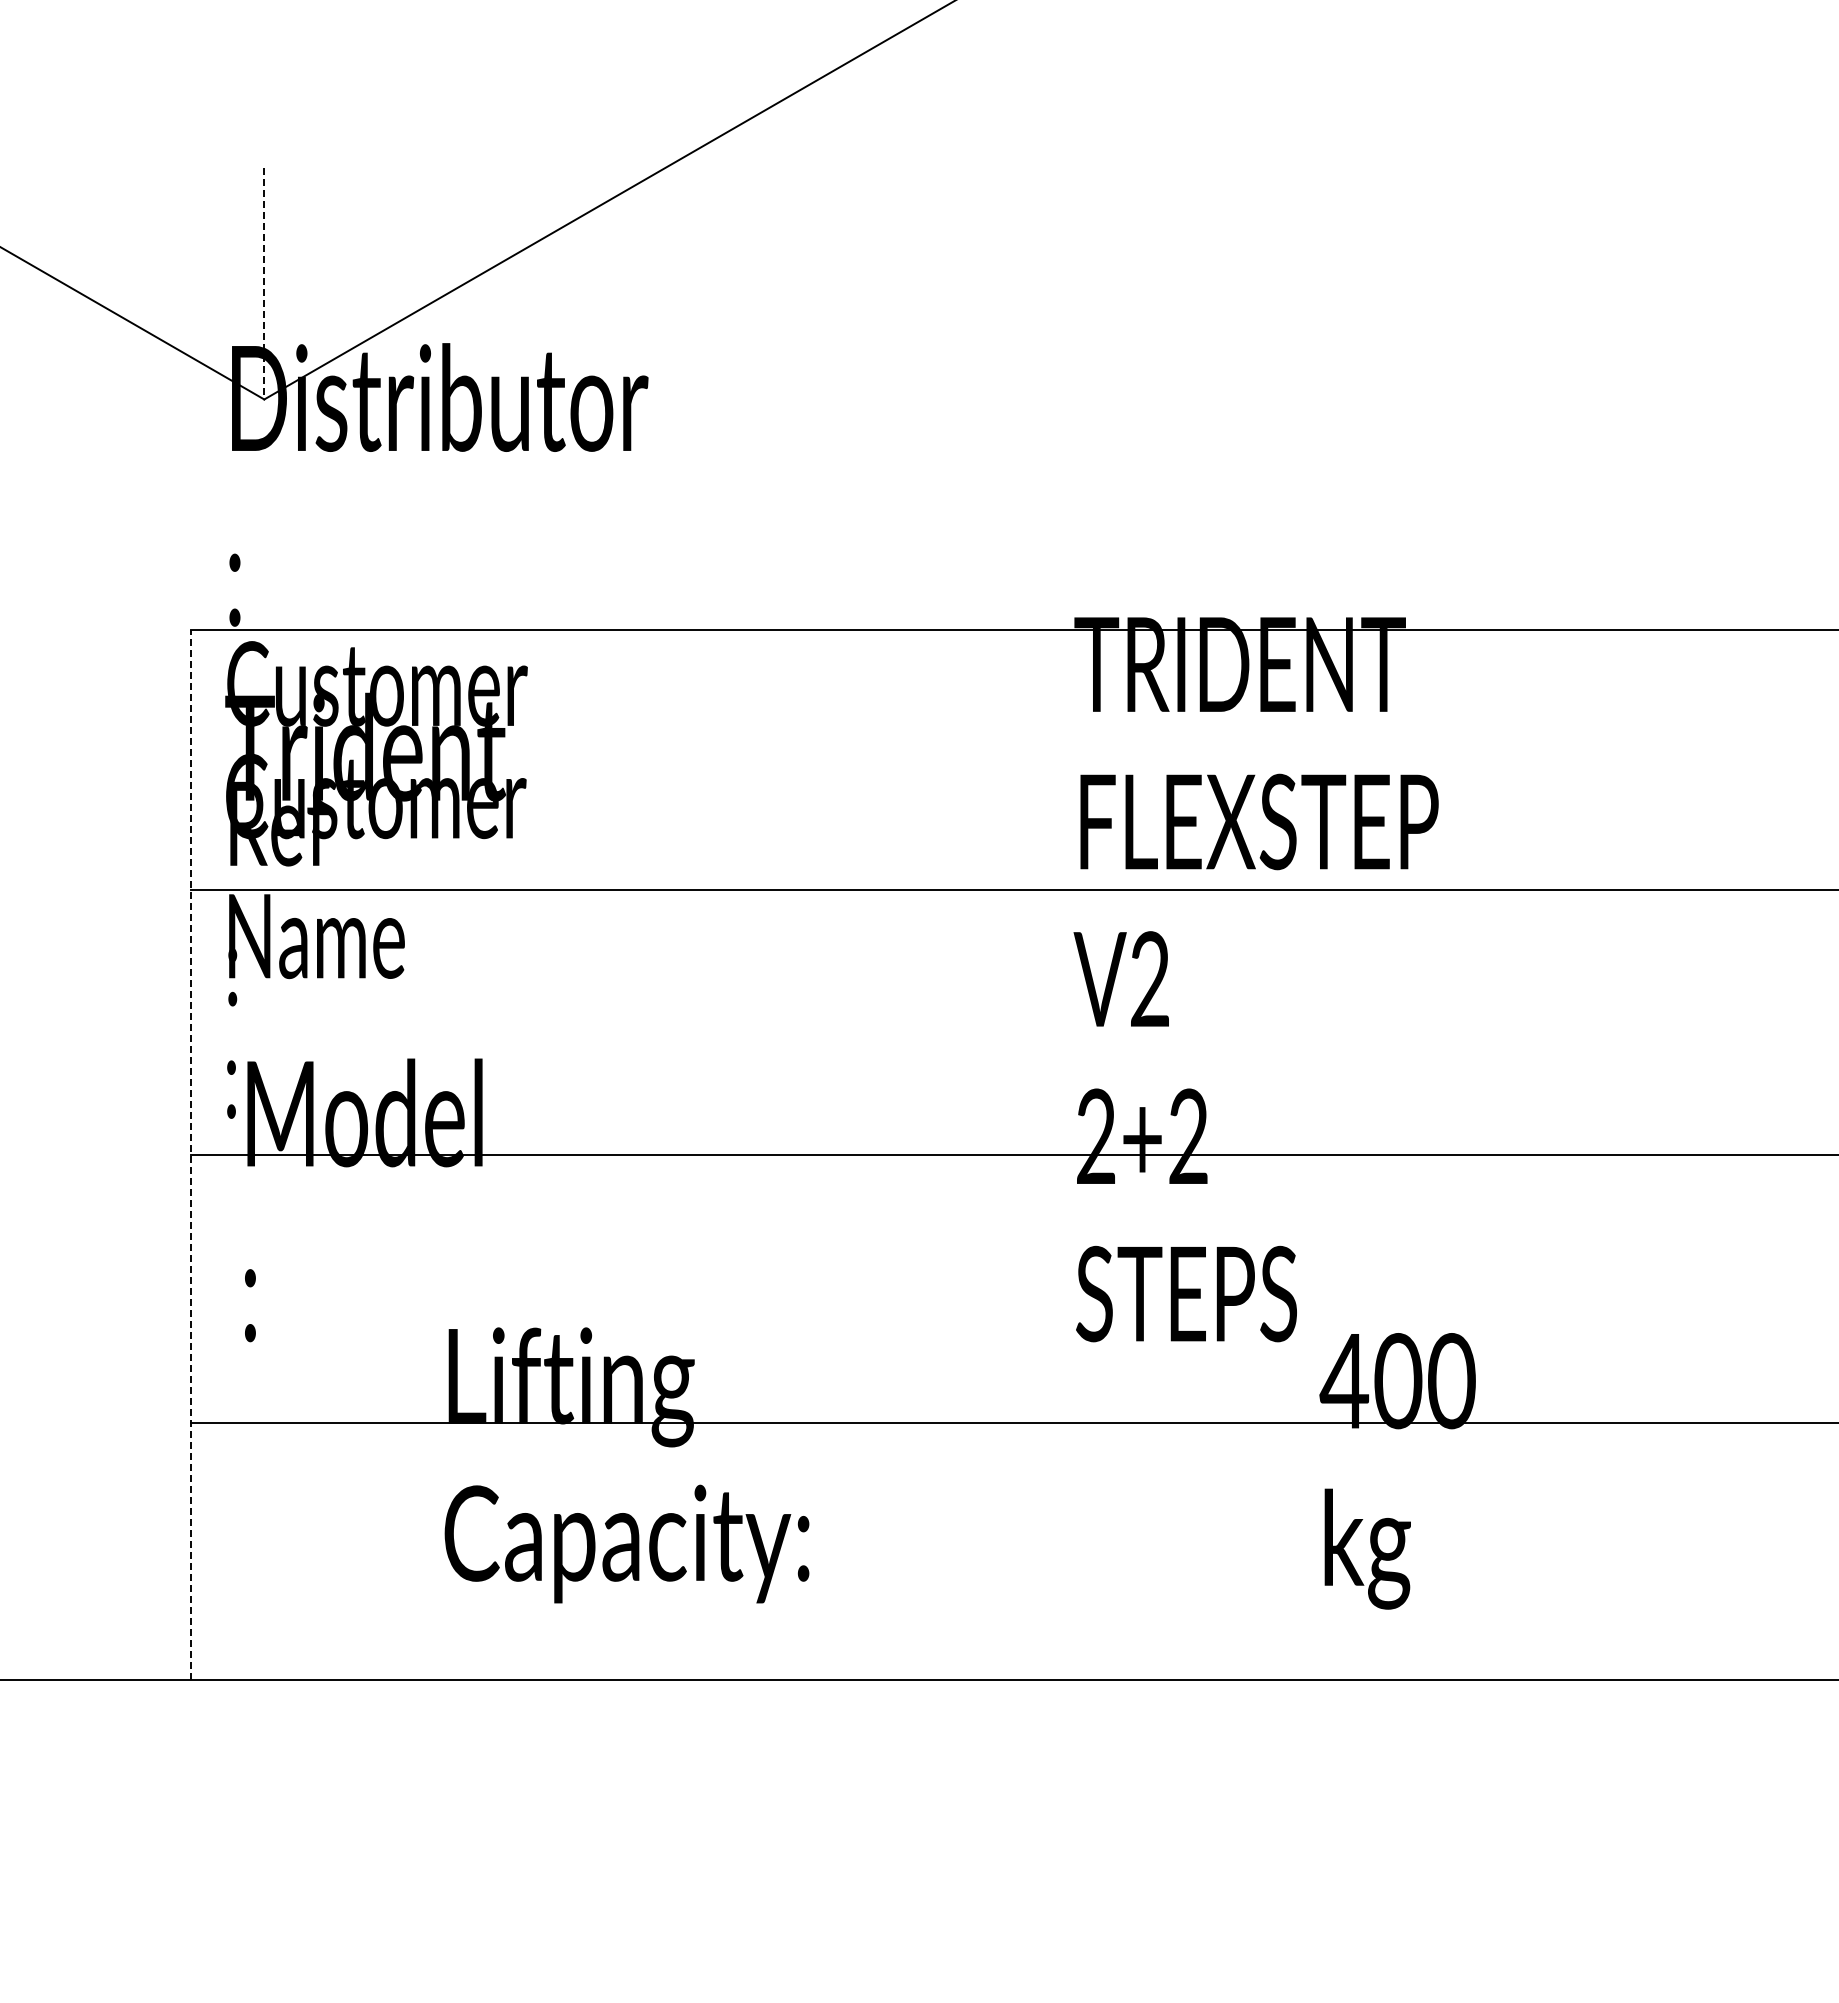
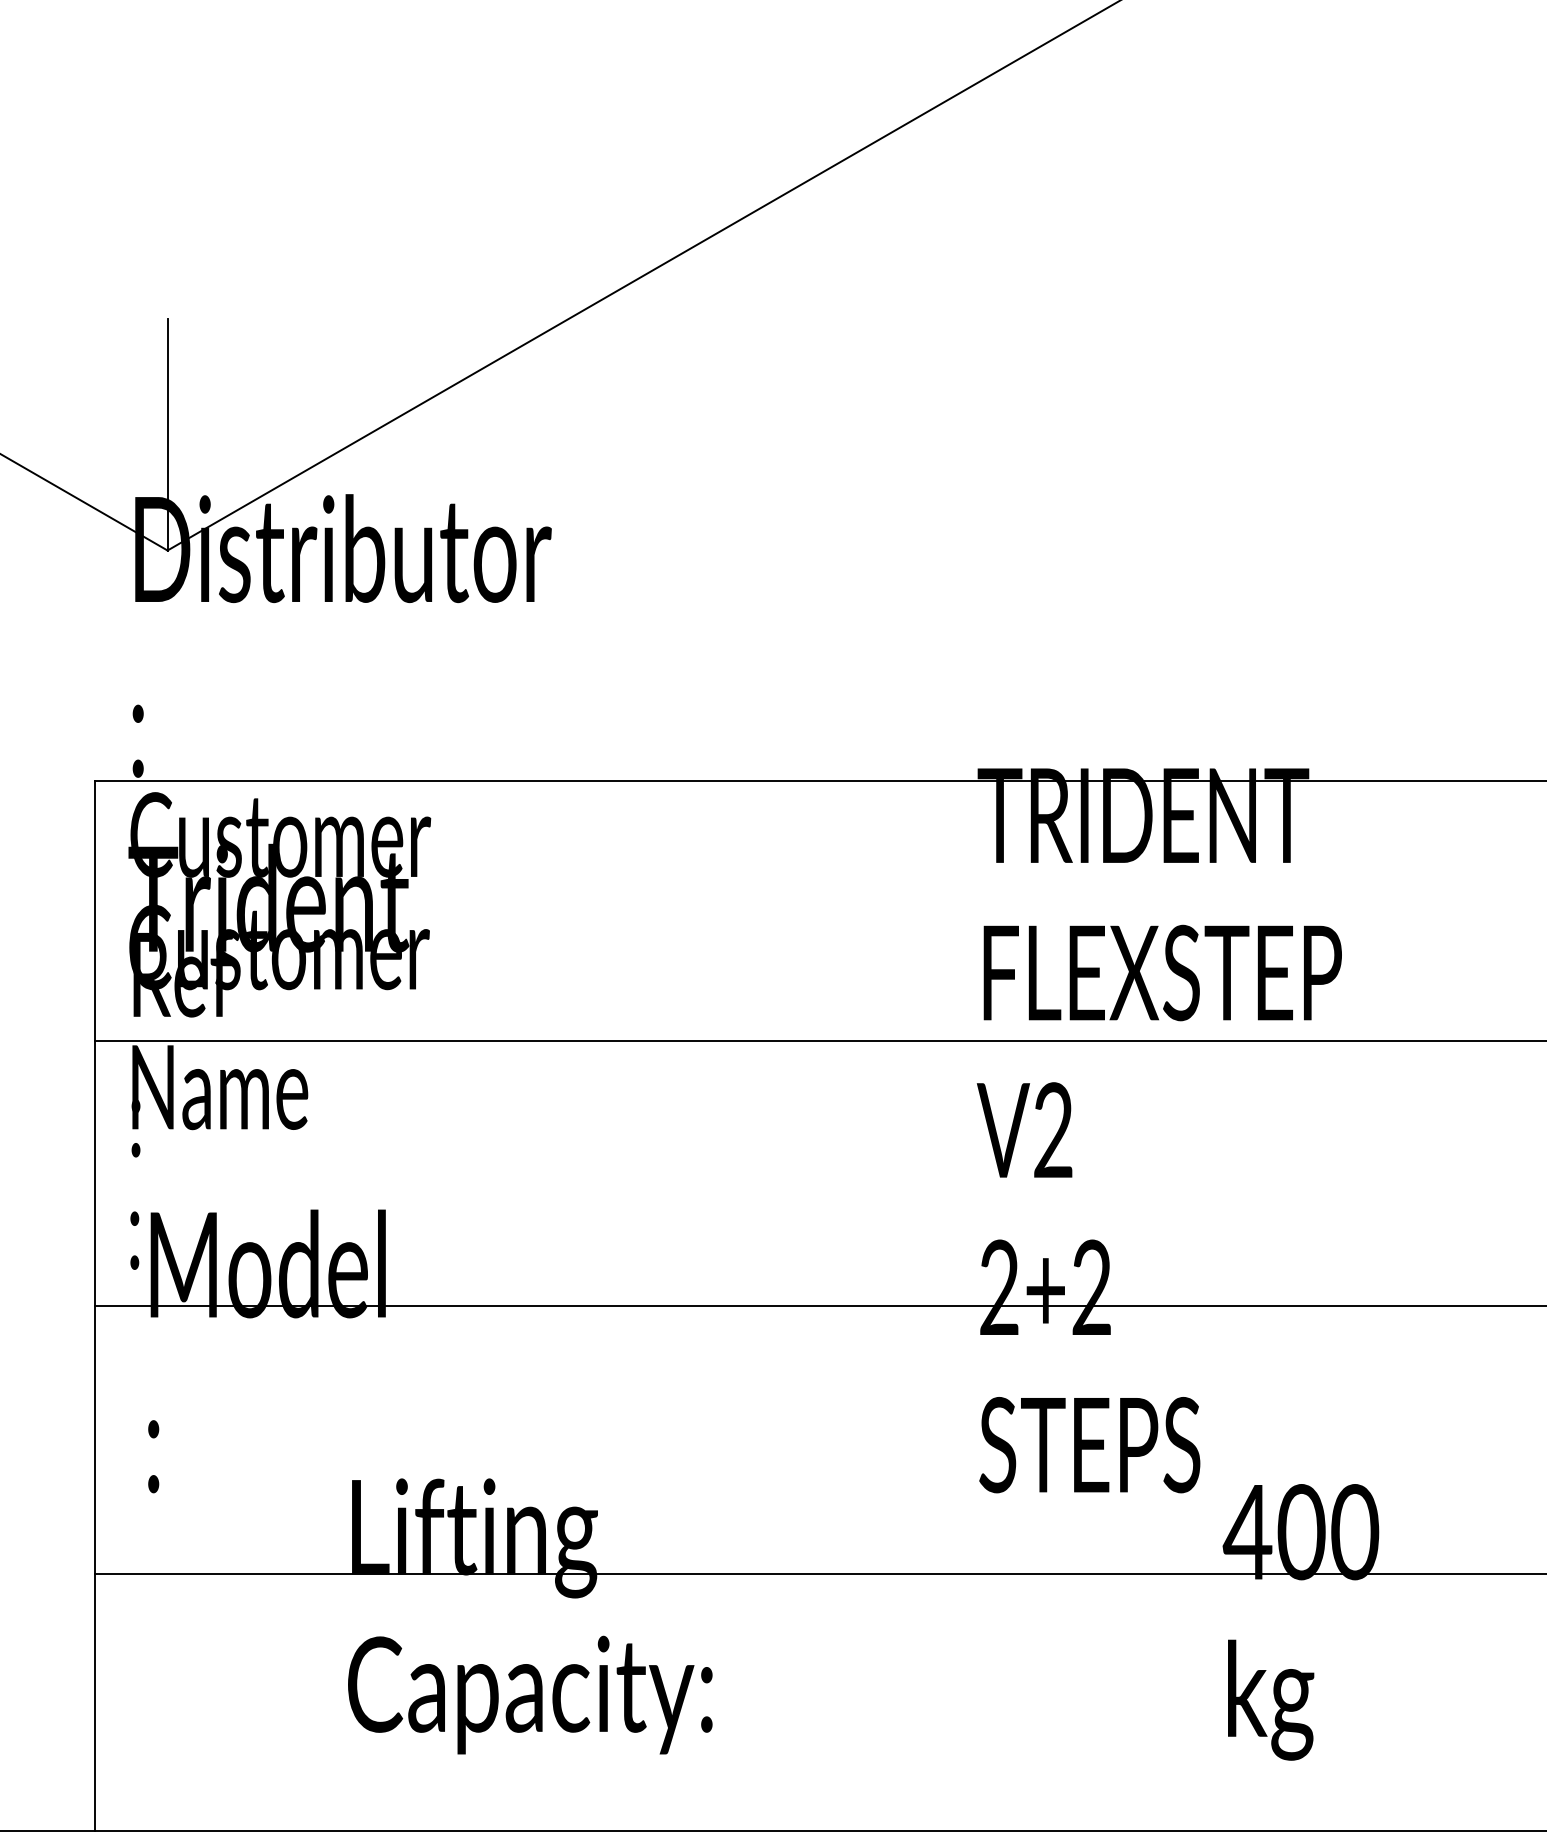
line: (264, 283) -> (167, 434), dashed -> solid
line: (191, 1154) -> (94, 1305), dashed -> solid

